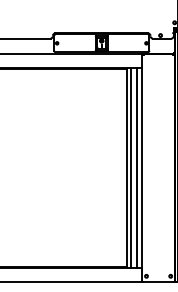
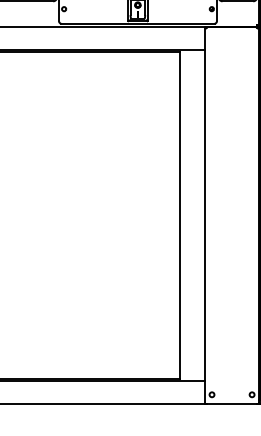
line: (131, 167) -> (187, 214), removed
line: (136, 167) -> (195, 214), removed

